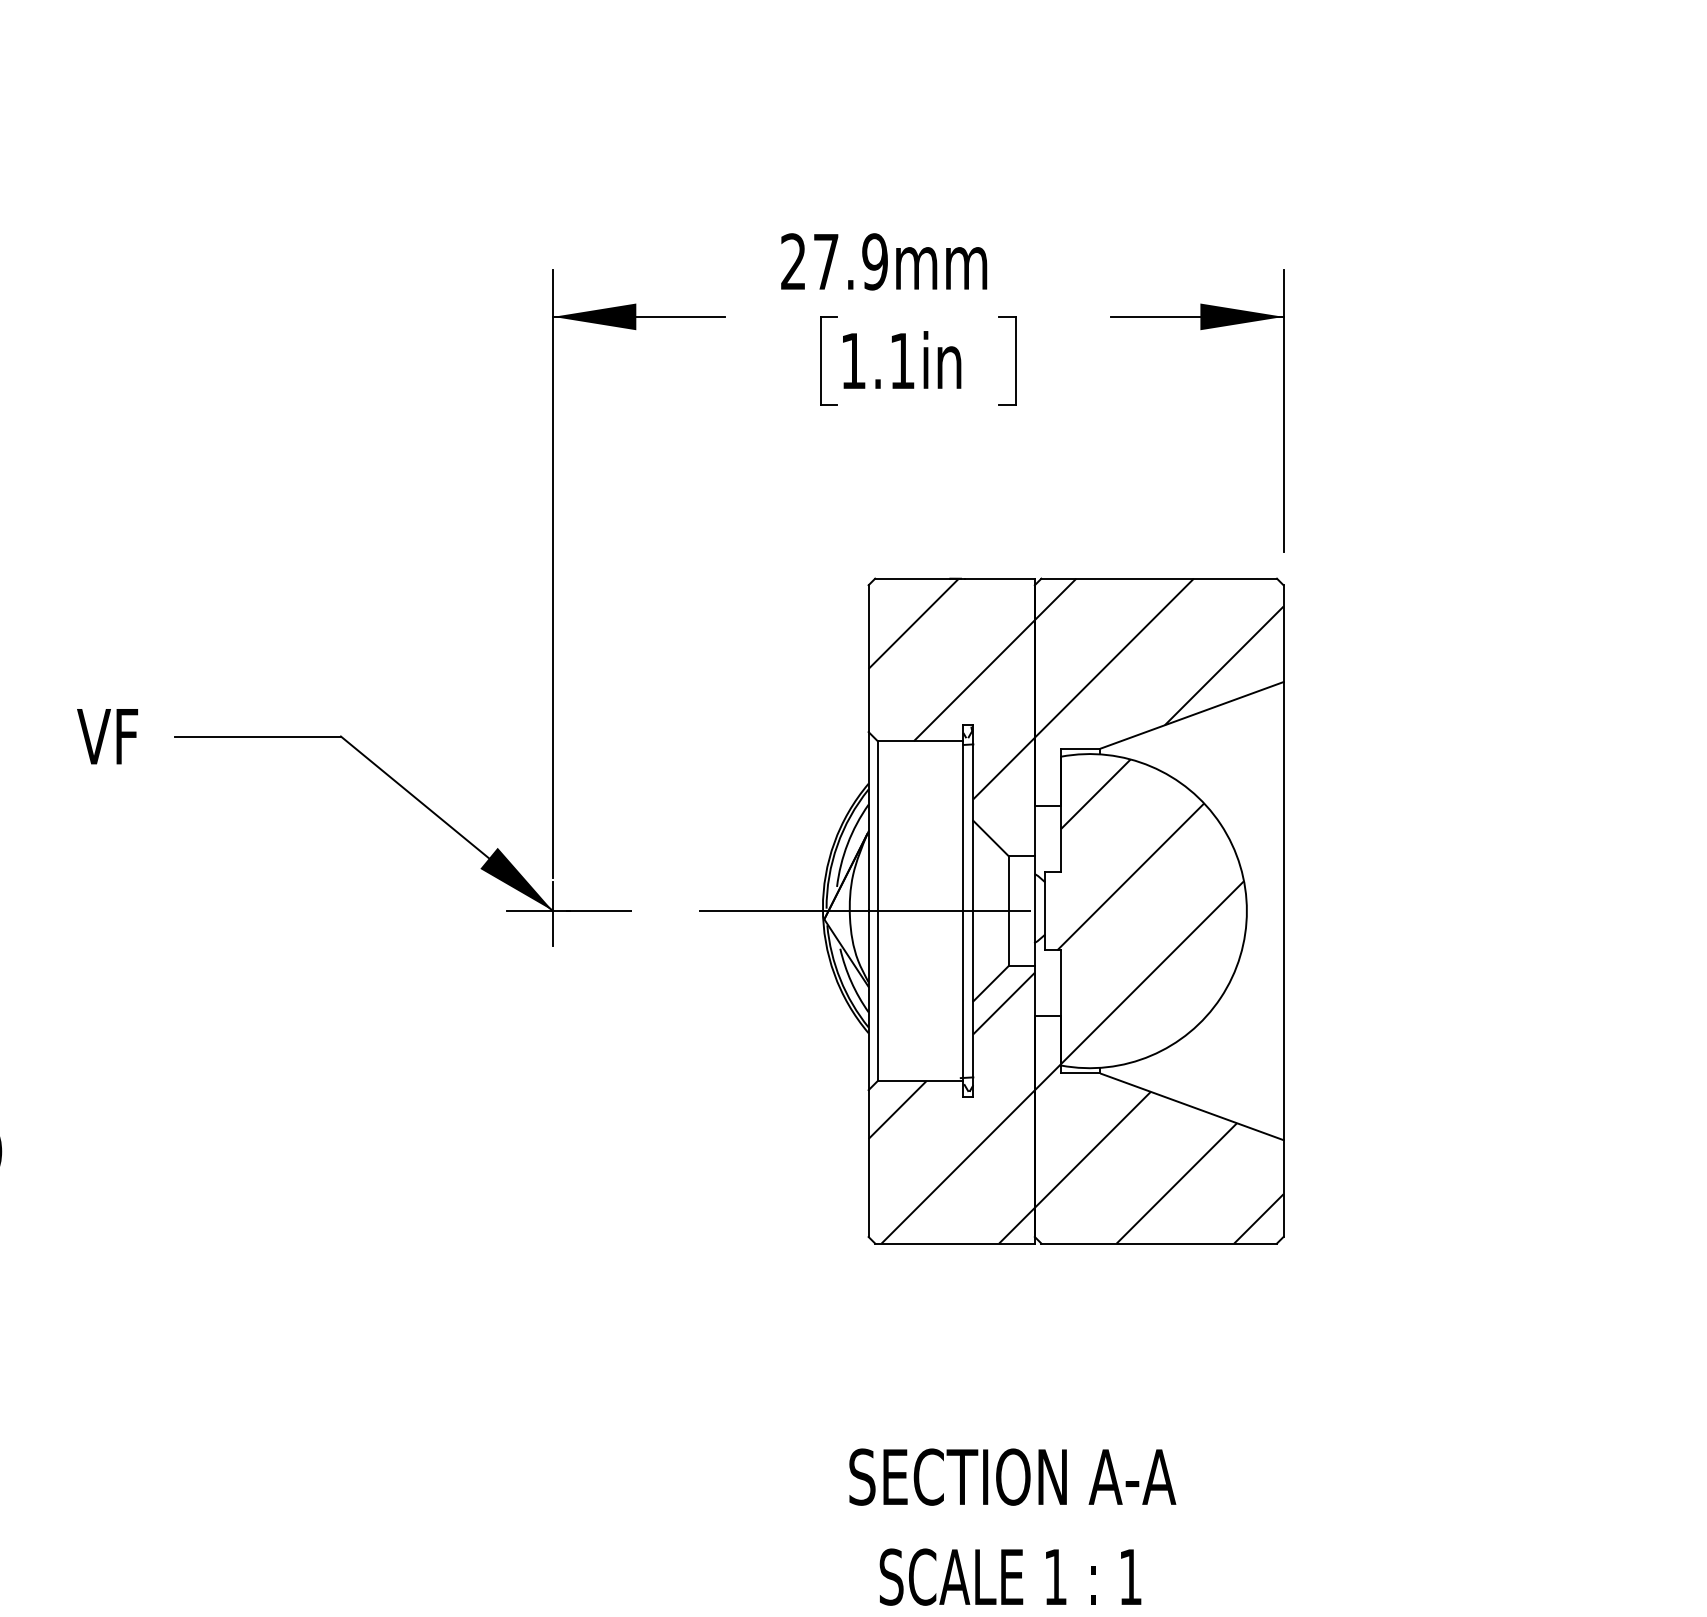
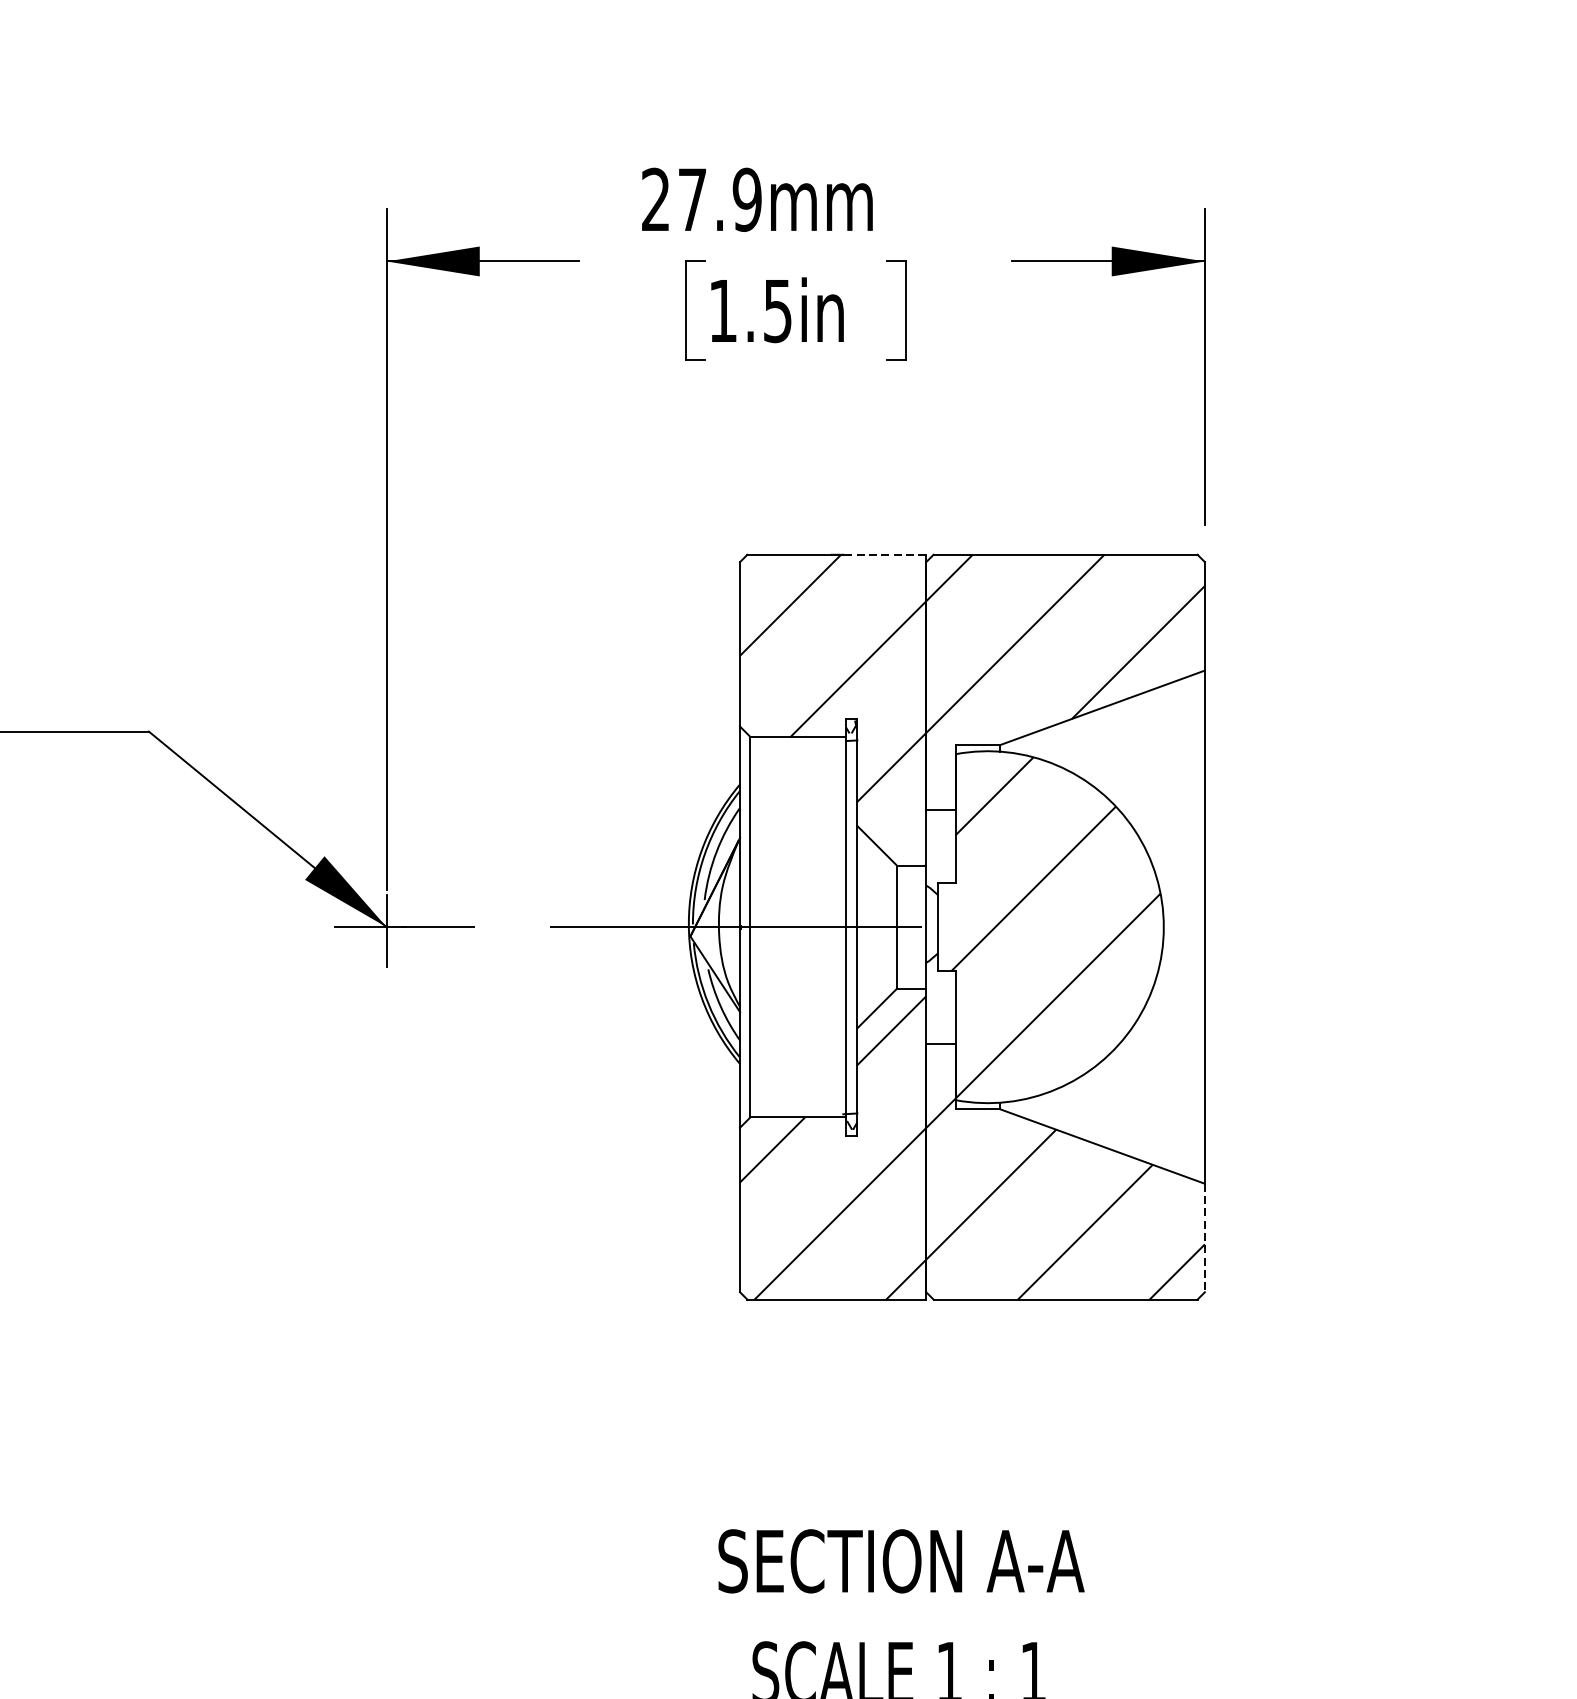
text: (902, 361) -> (778, 311), 1.1in -> 1.5in
line: (999, 578) -> (886, 554), solid -> dashed
line: (1283, 1189) -> (1204, 1239), solid -> dashed

